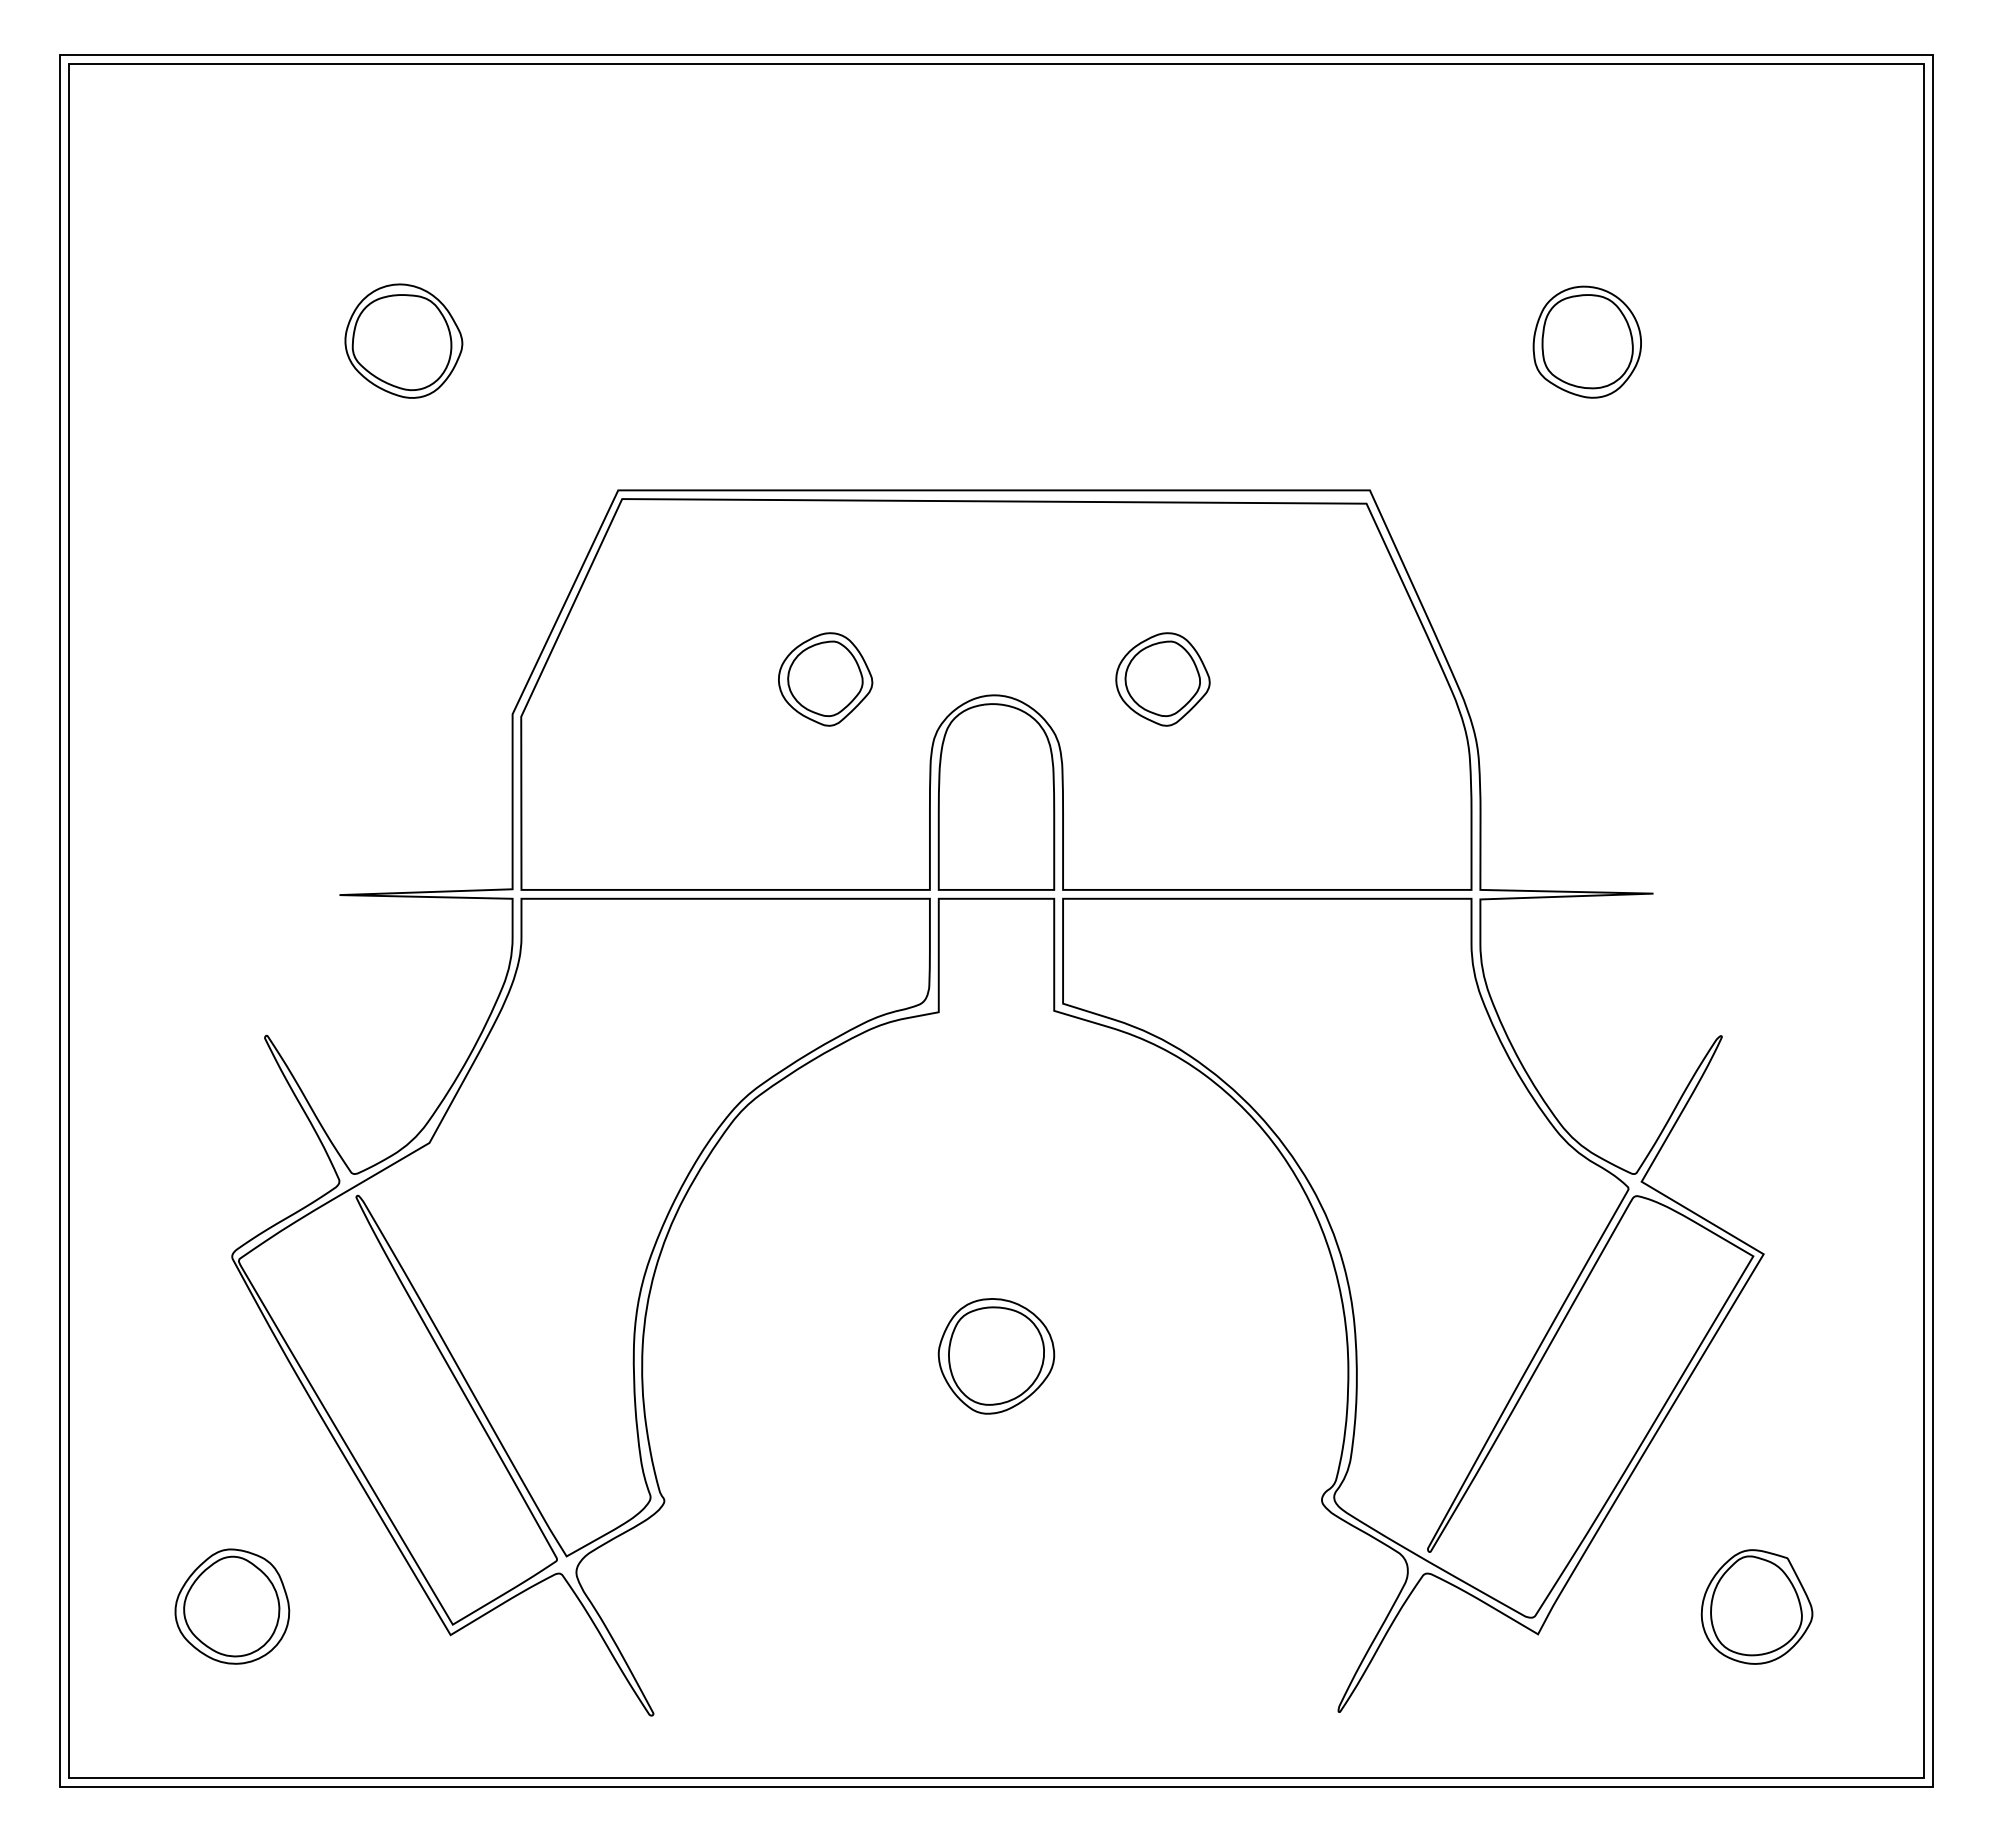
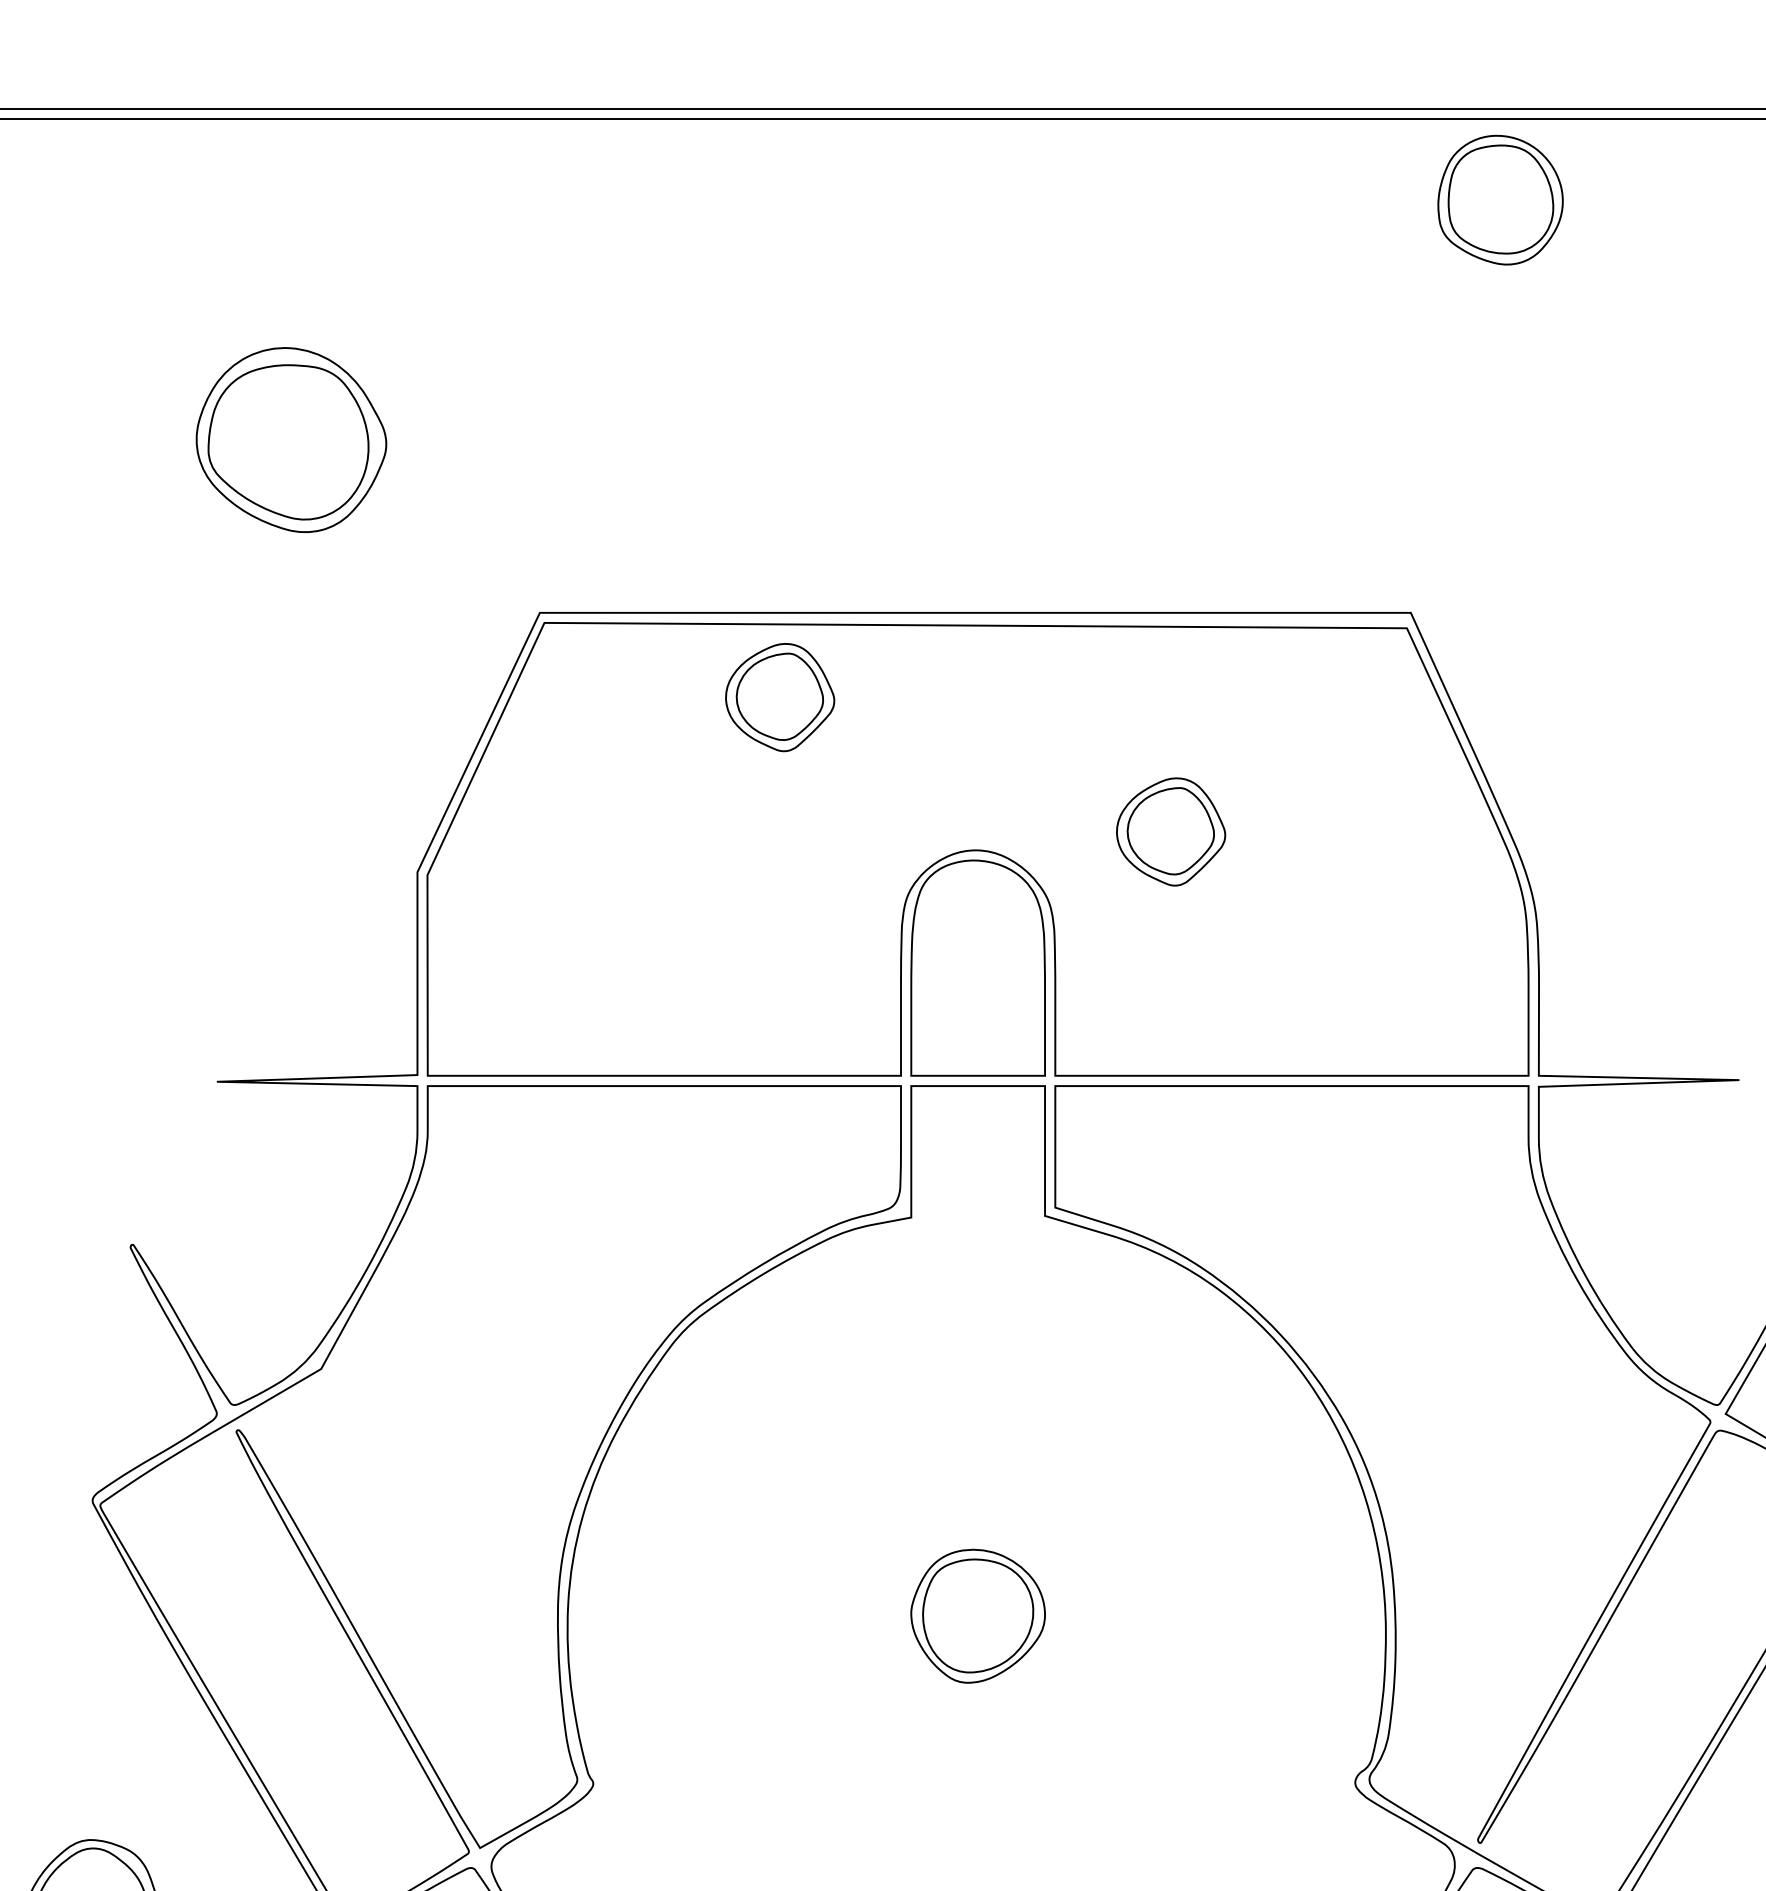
part: (403, 340) -> (291, 439), size x1.4
part: (1586, 341) -> (1499, 199), moved
part: (825, 679) -> (780, 697), moved

